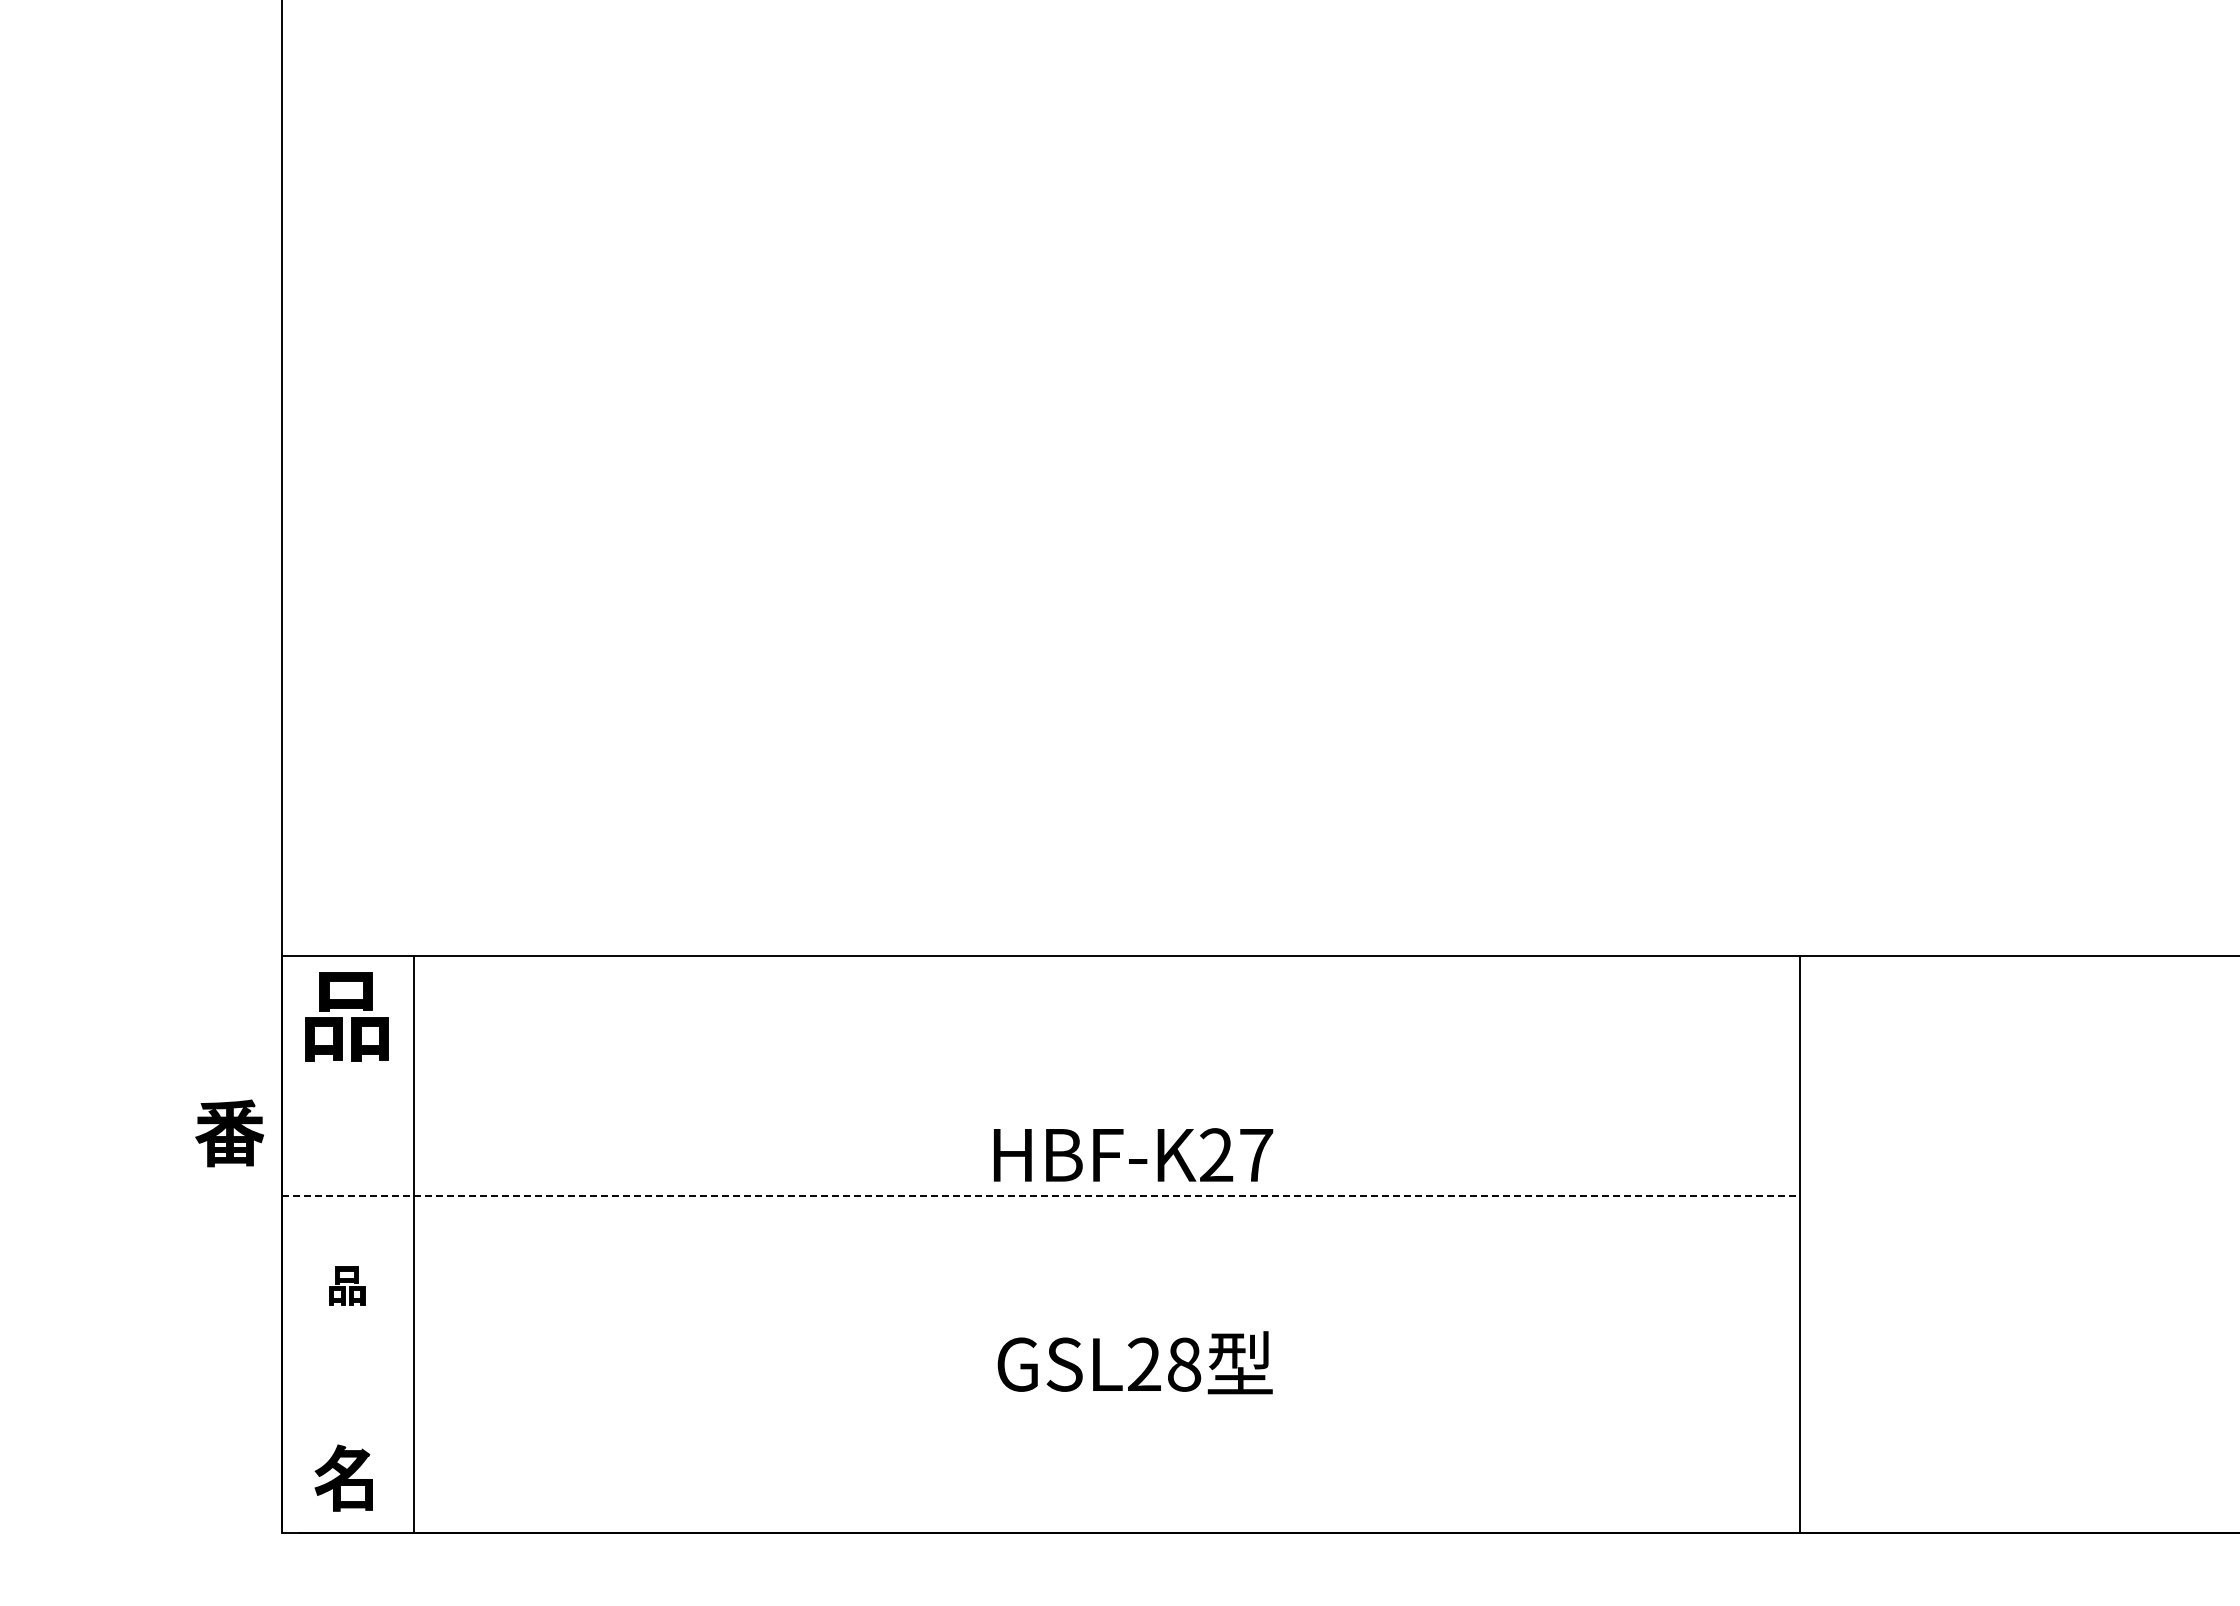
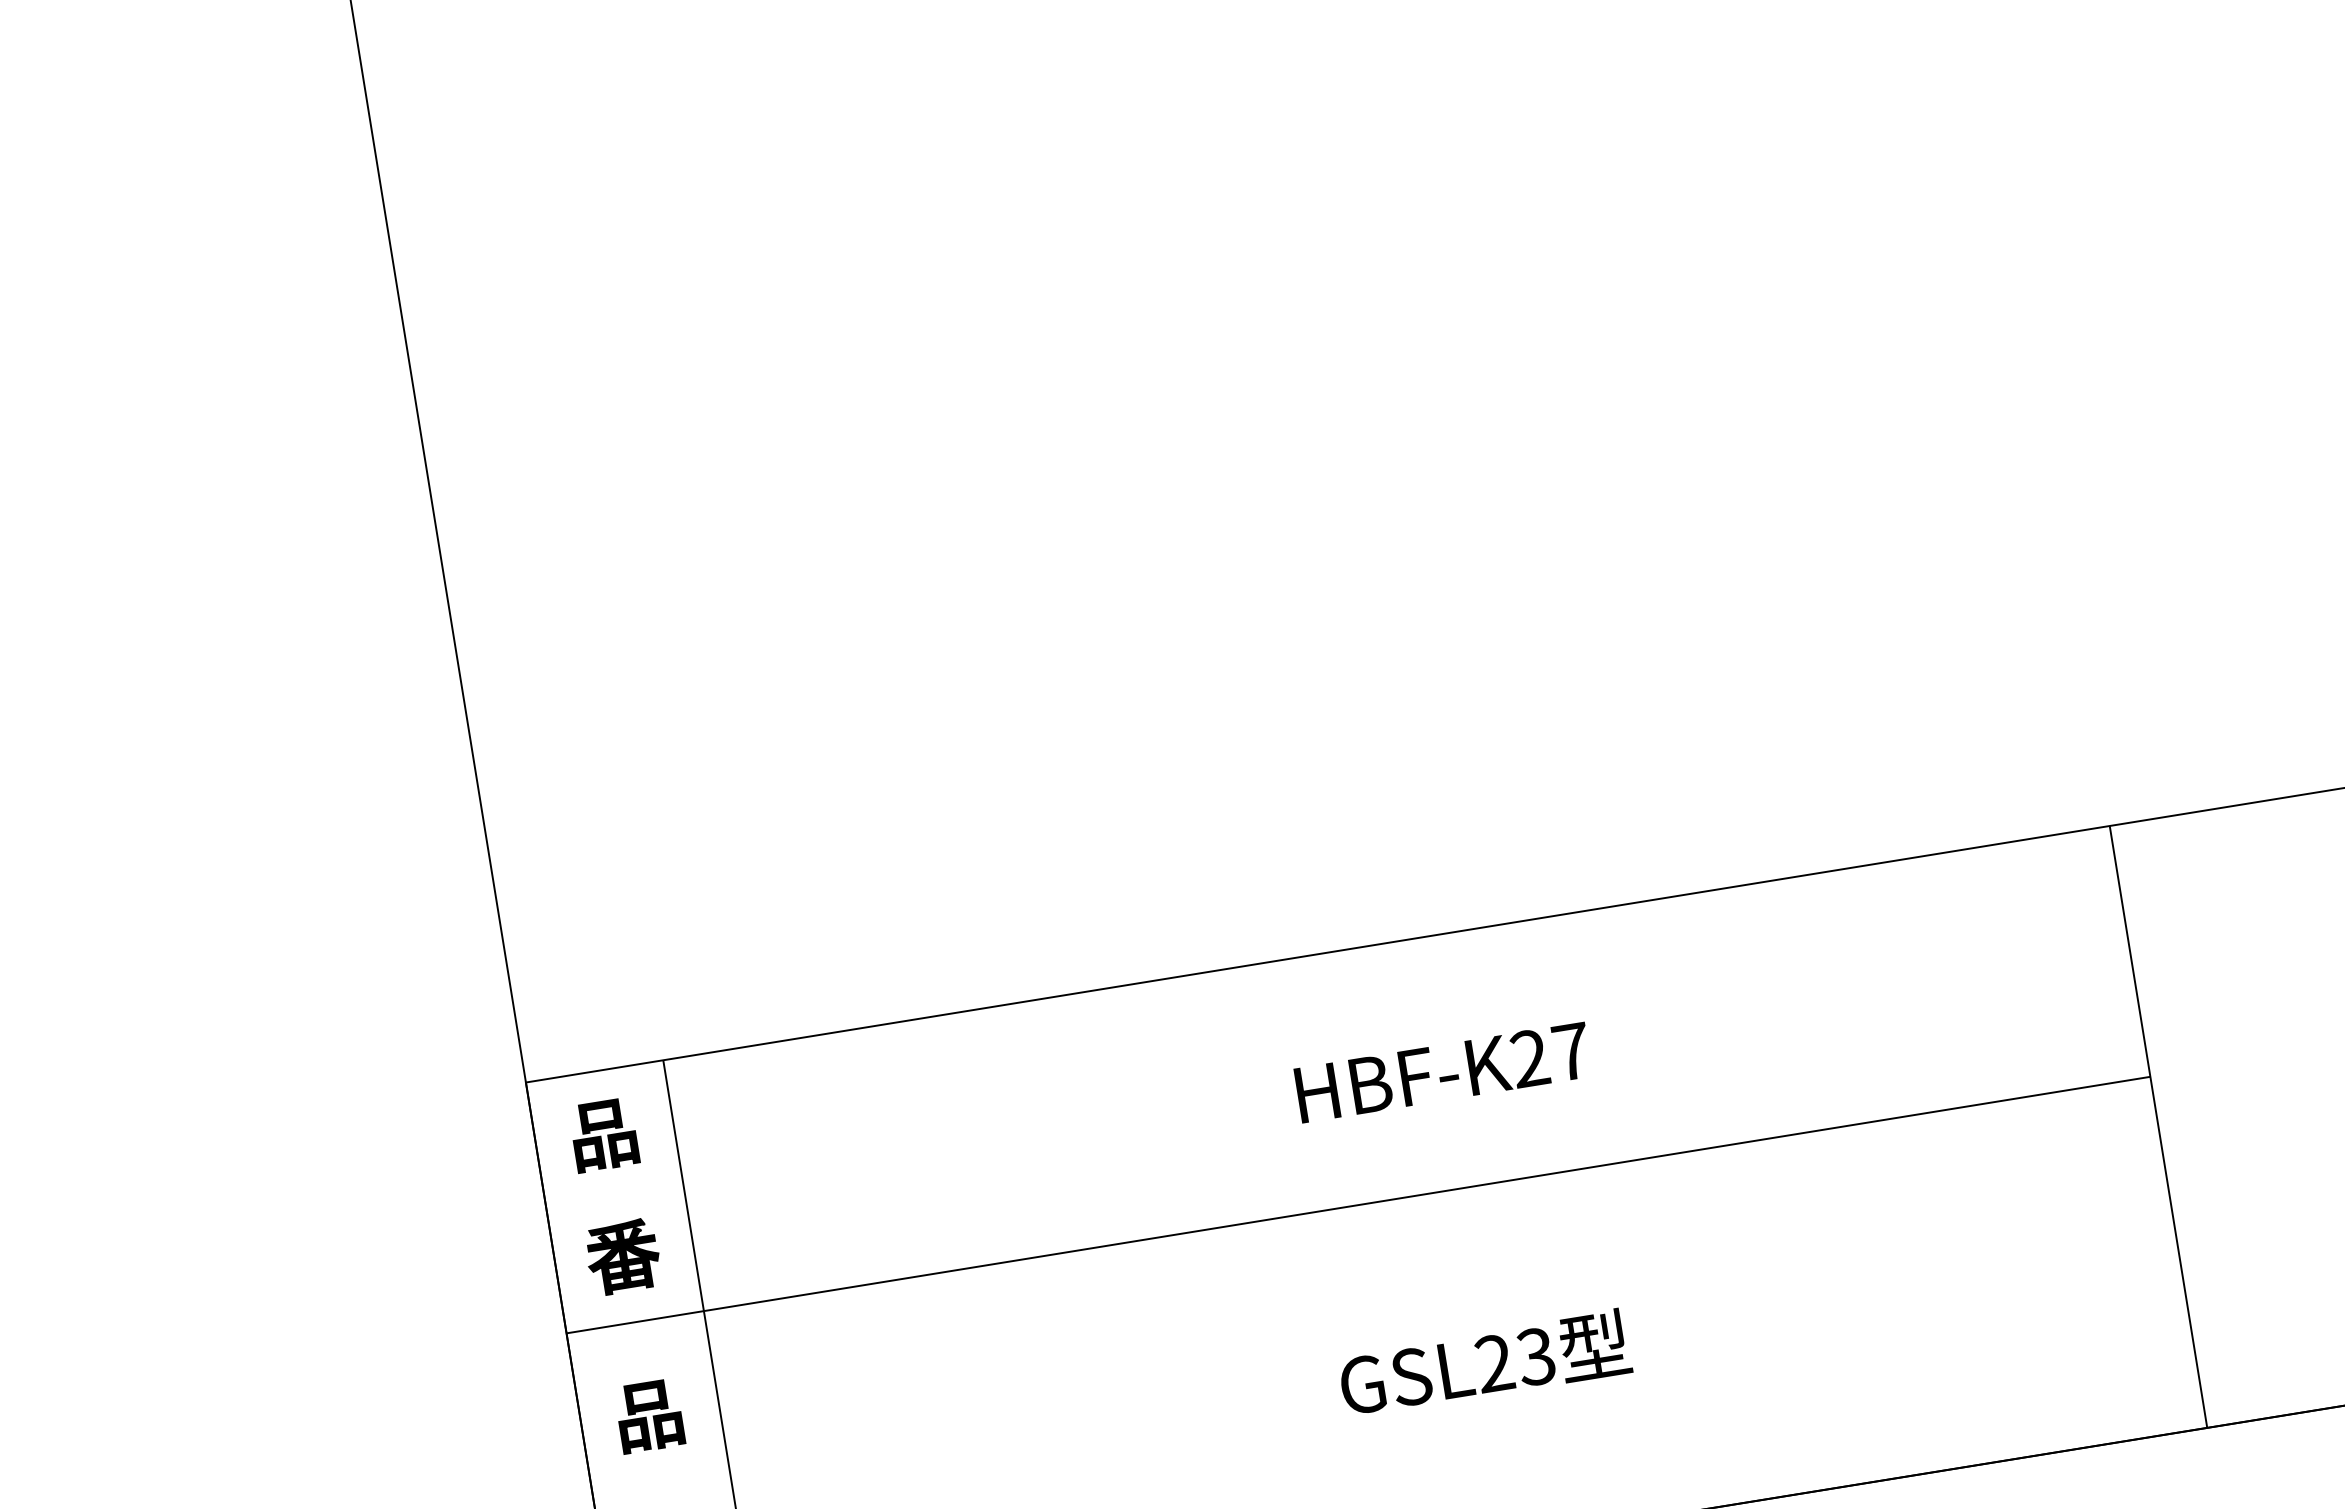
part: (347, 1016) -> (604, 1134), size x0.71
part: (229, 1133) -> (623, 1257), moved
text: (1133, 1154) -> (1443, 1071), moved
line: (1041, 1196) -> (1358, 1205), dashed -> solid
part: (347, 1286) -> (649, 1416), size x1.67
text: (1184, 1364) -> (1536, 1356), GSL28 -> GSL23

